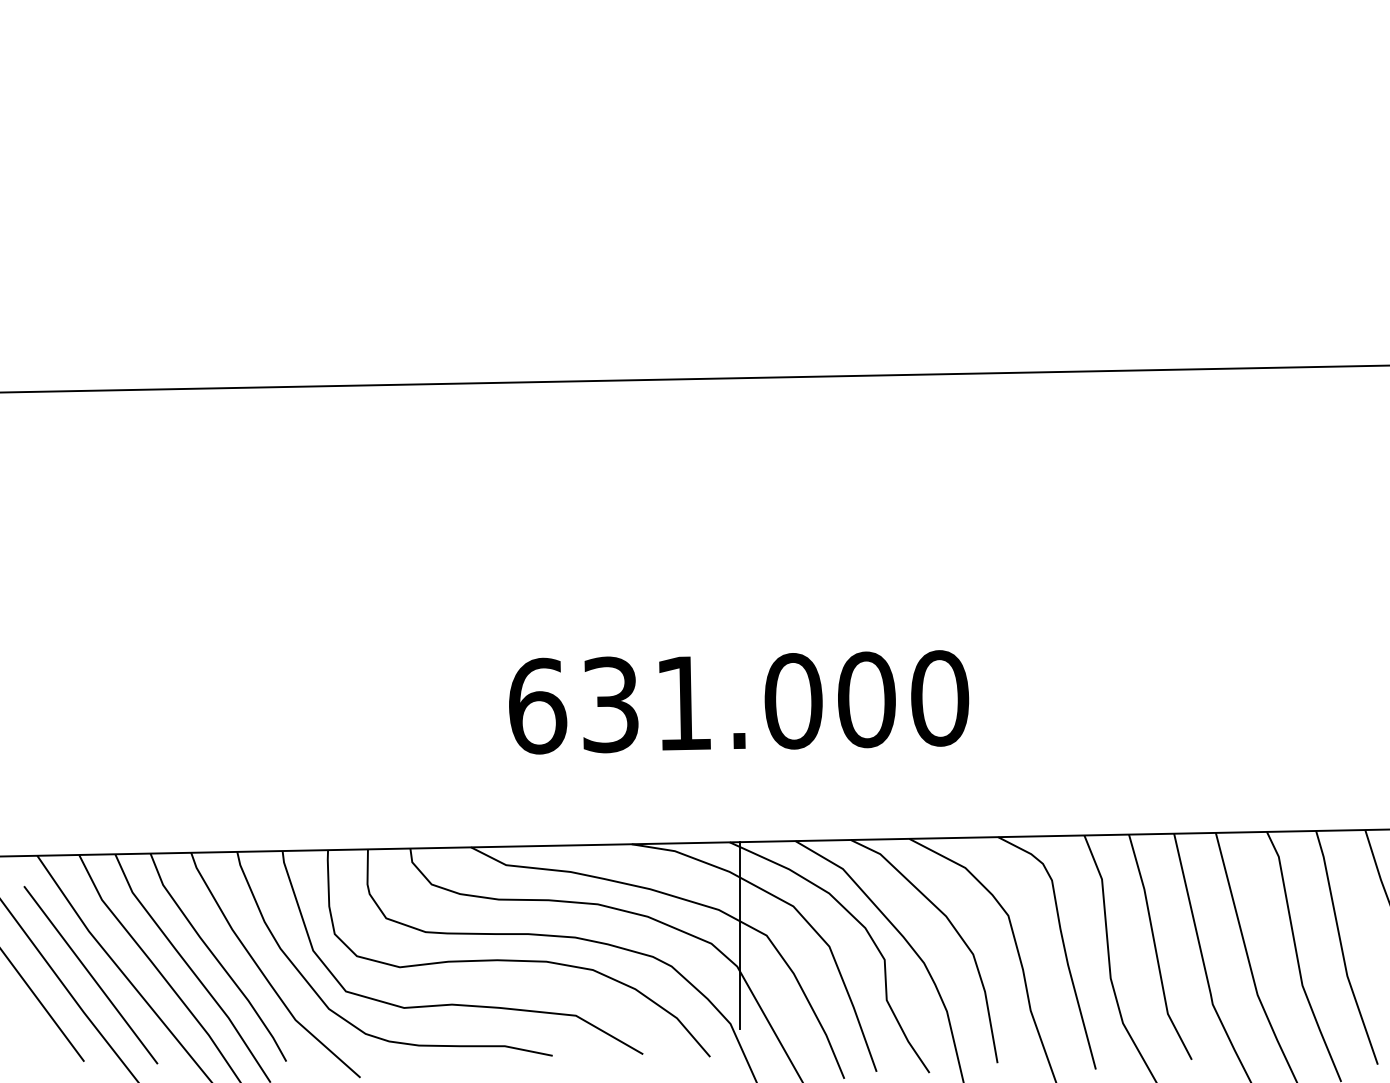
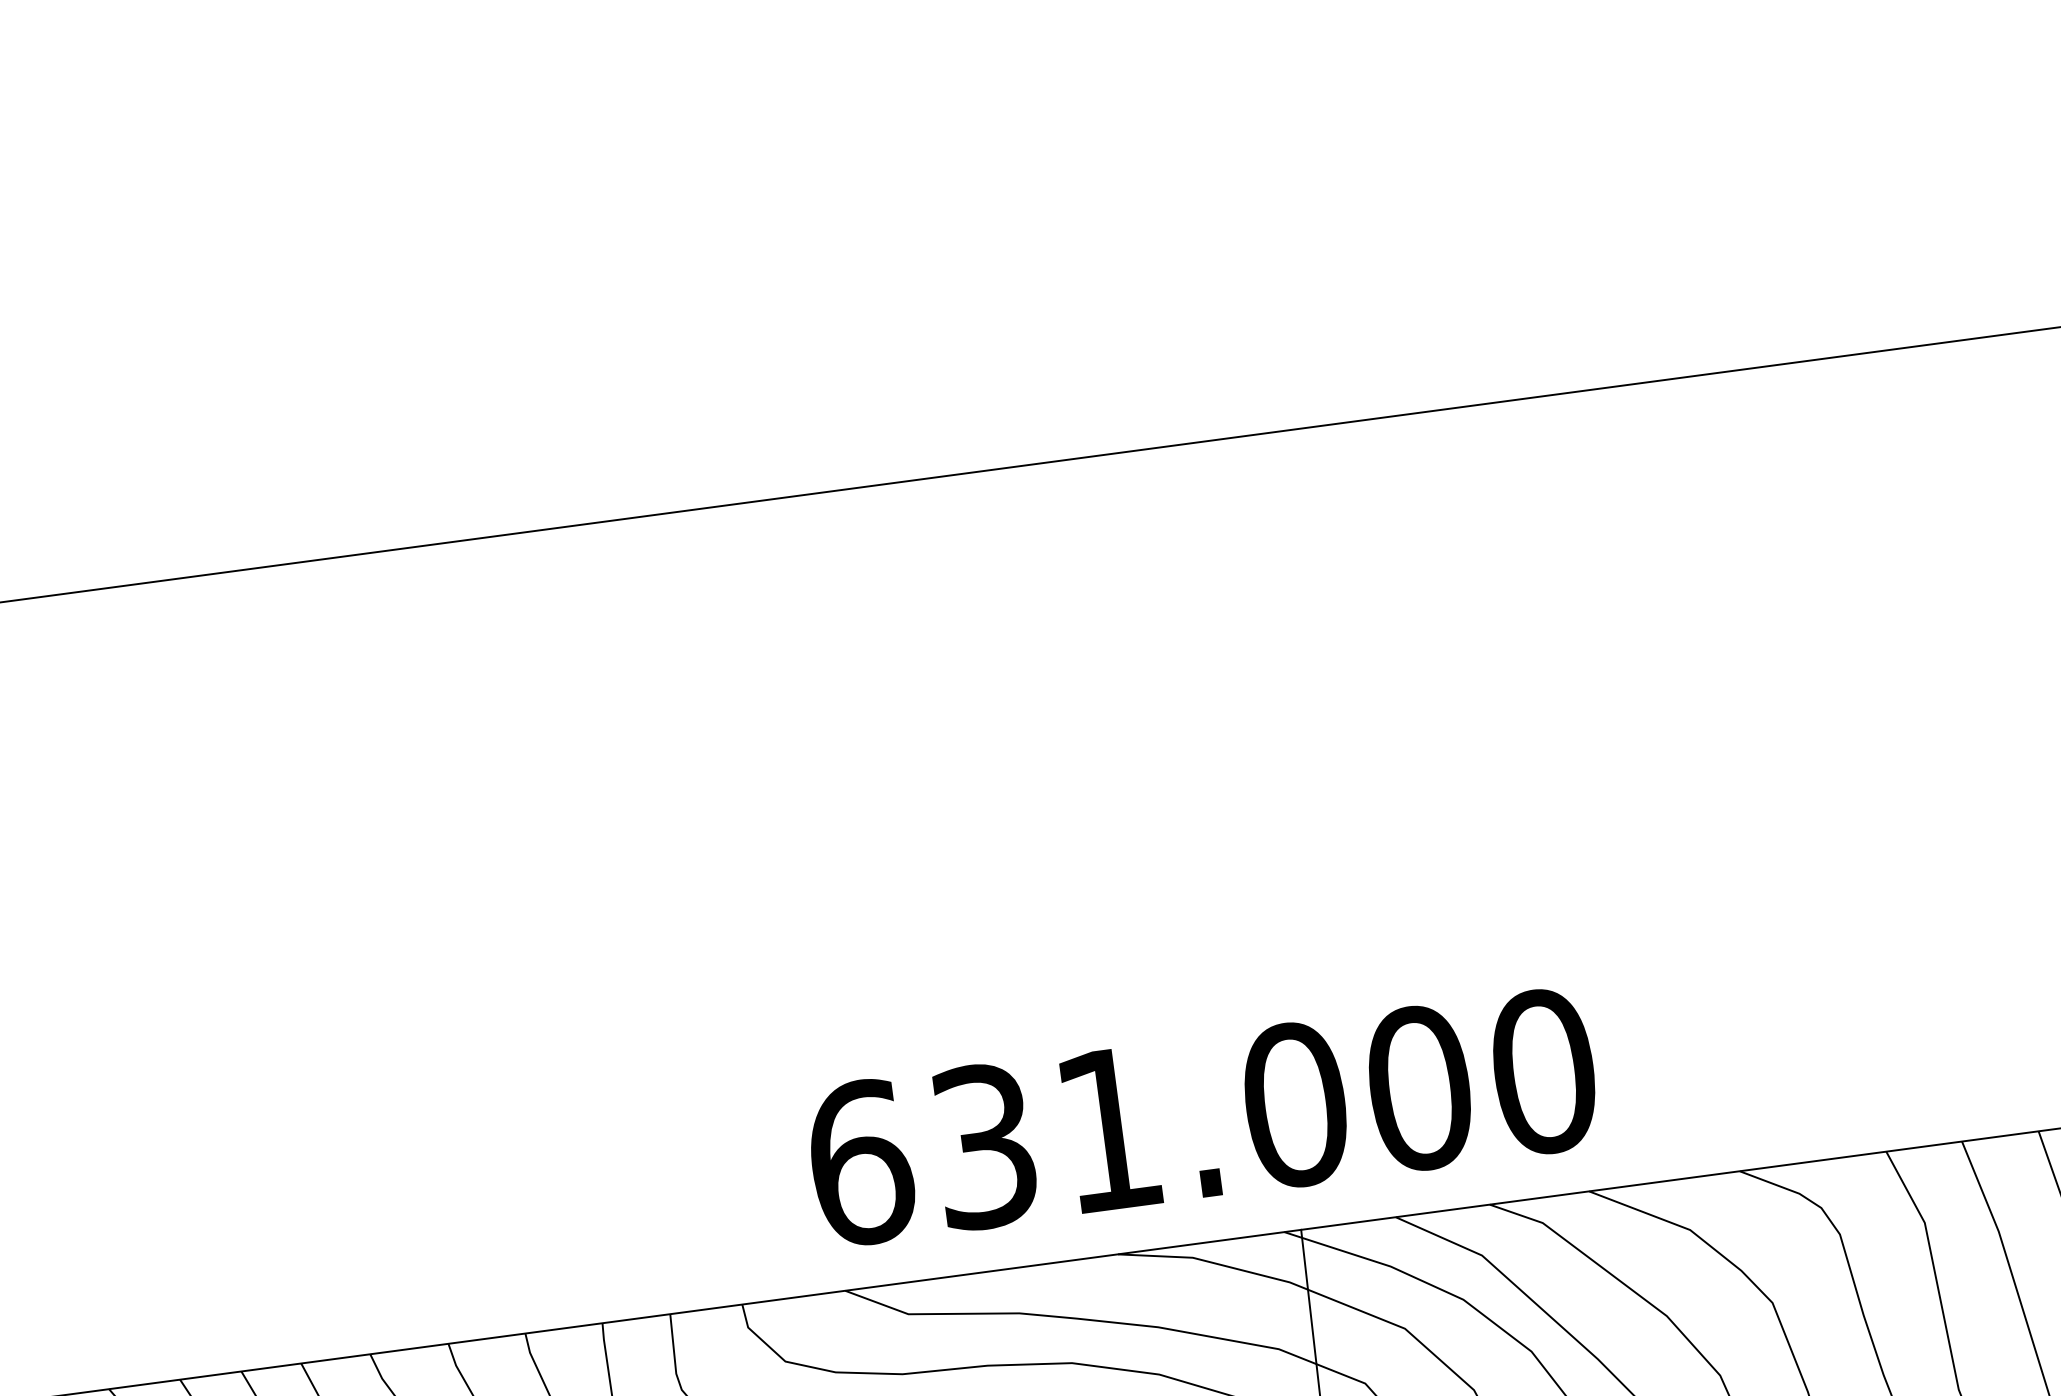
text: (739, 702) -> (1203, 1117), moved

